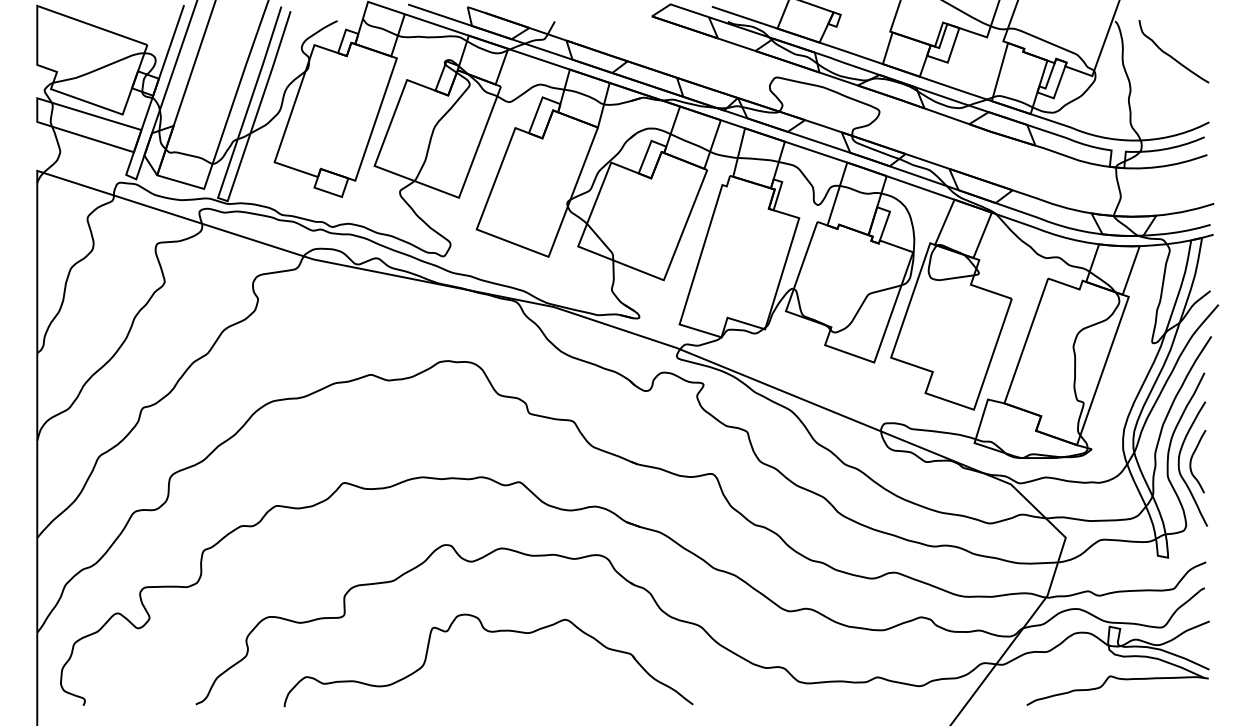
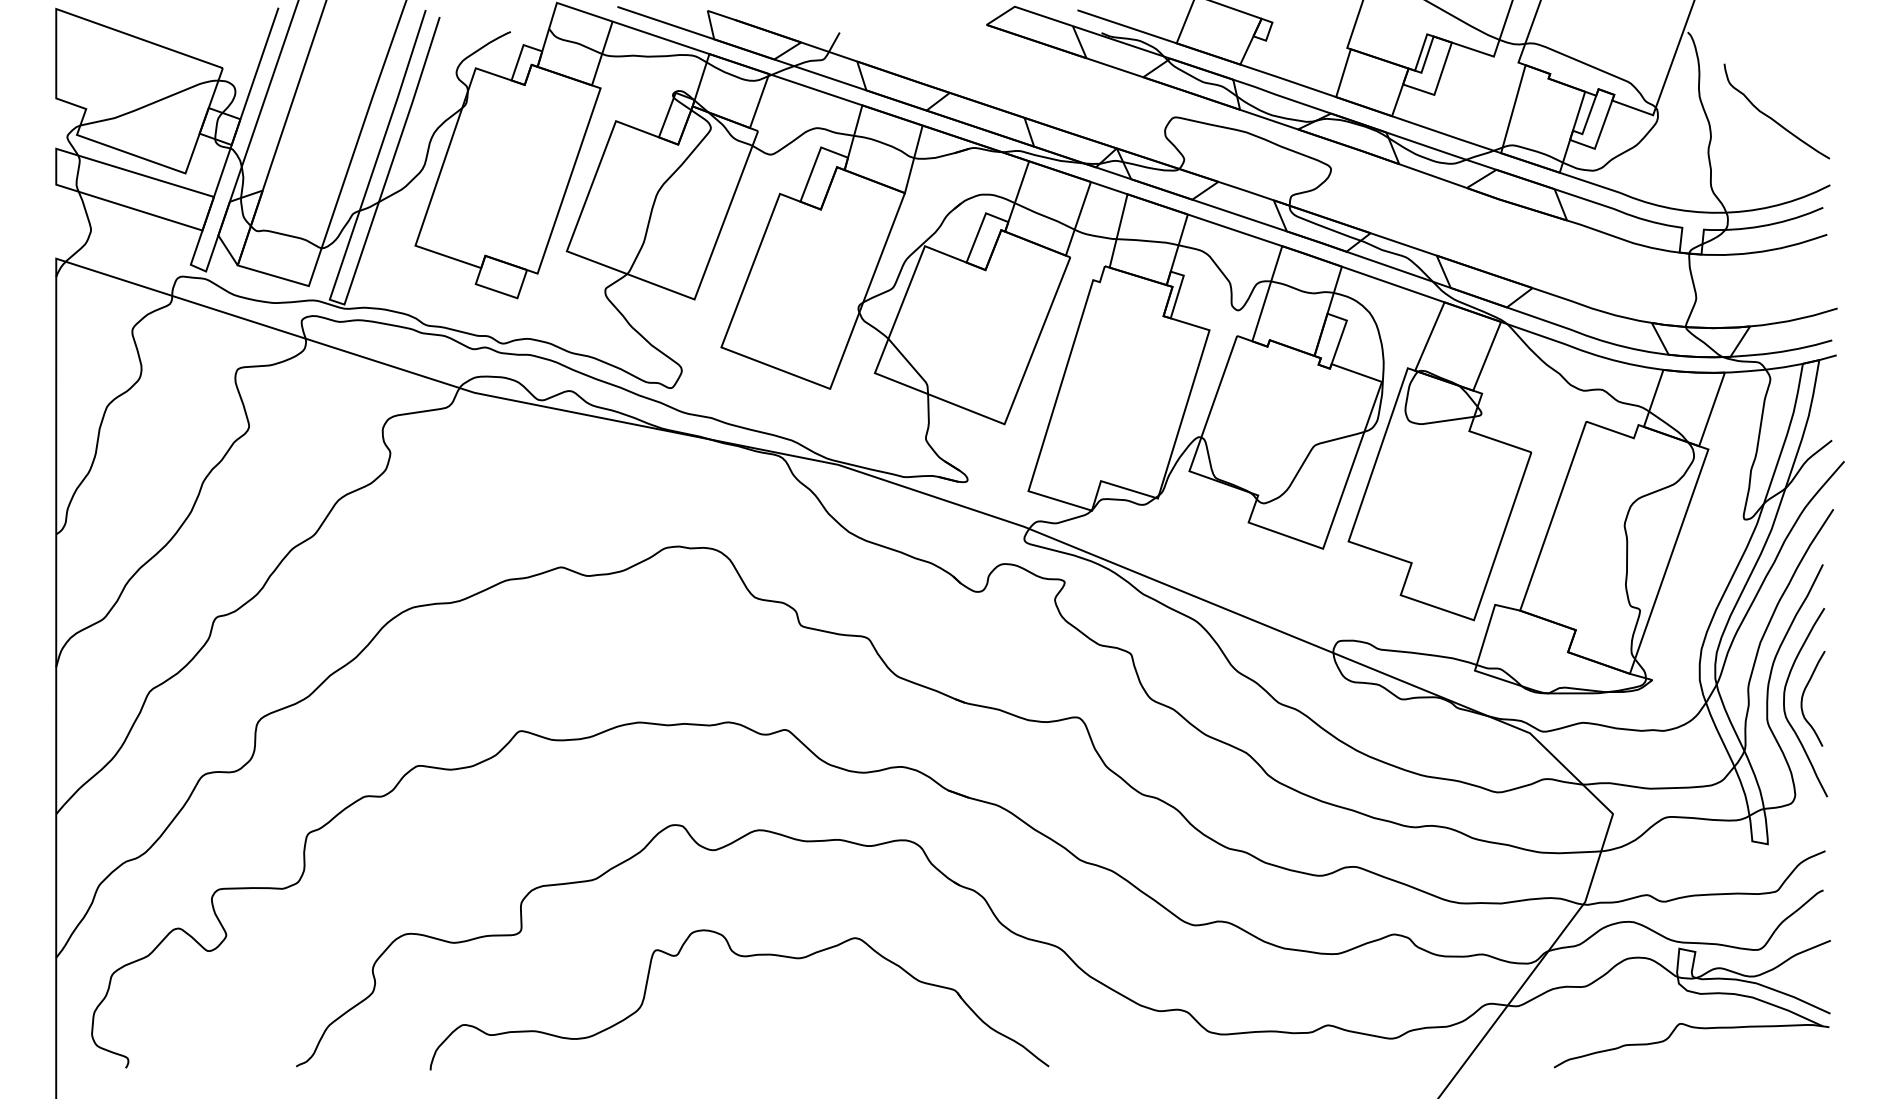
curve: (1171, 55) -> (1772, 117), moved

